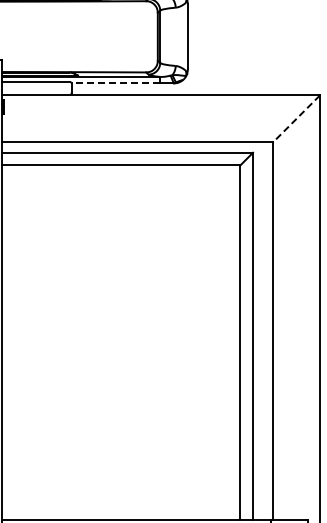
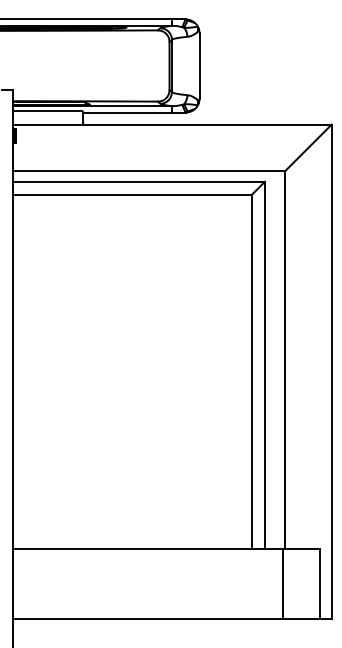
line: (115, 83) -> (127, 112), dashed -> solid
line: (296, 118) -> (308, 147), dashed -> solid

